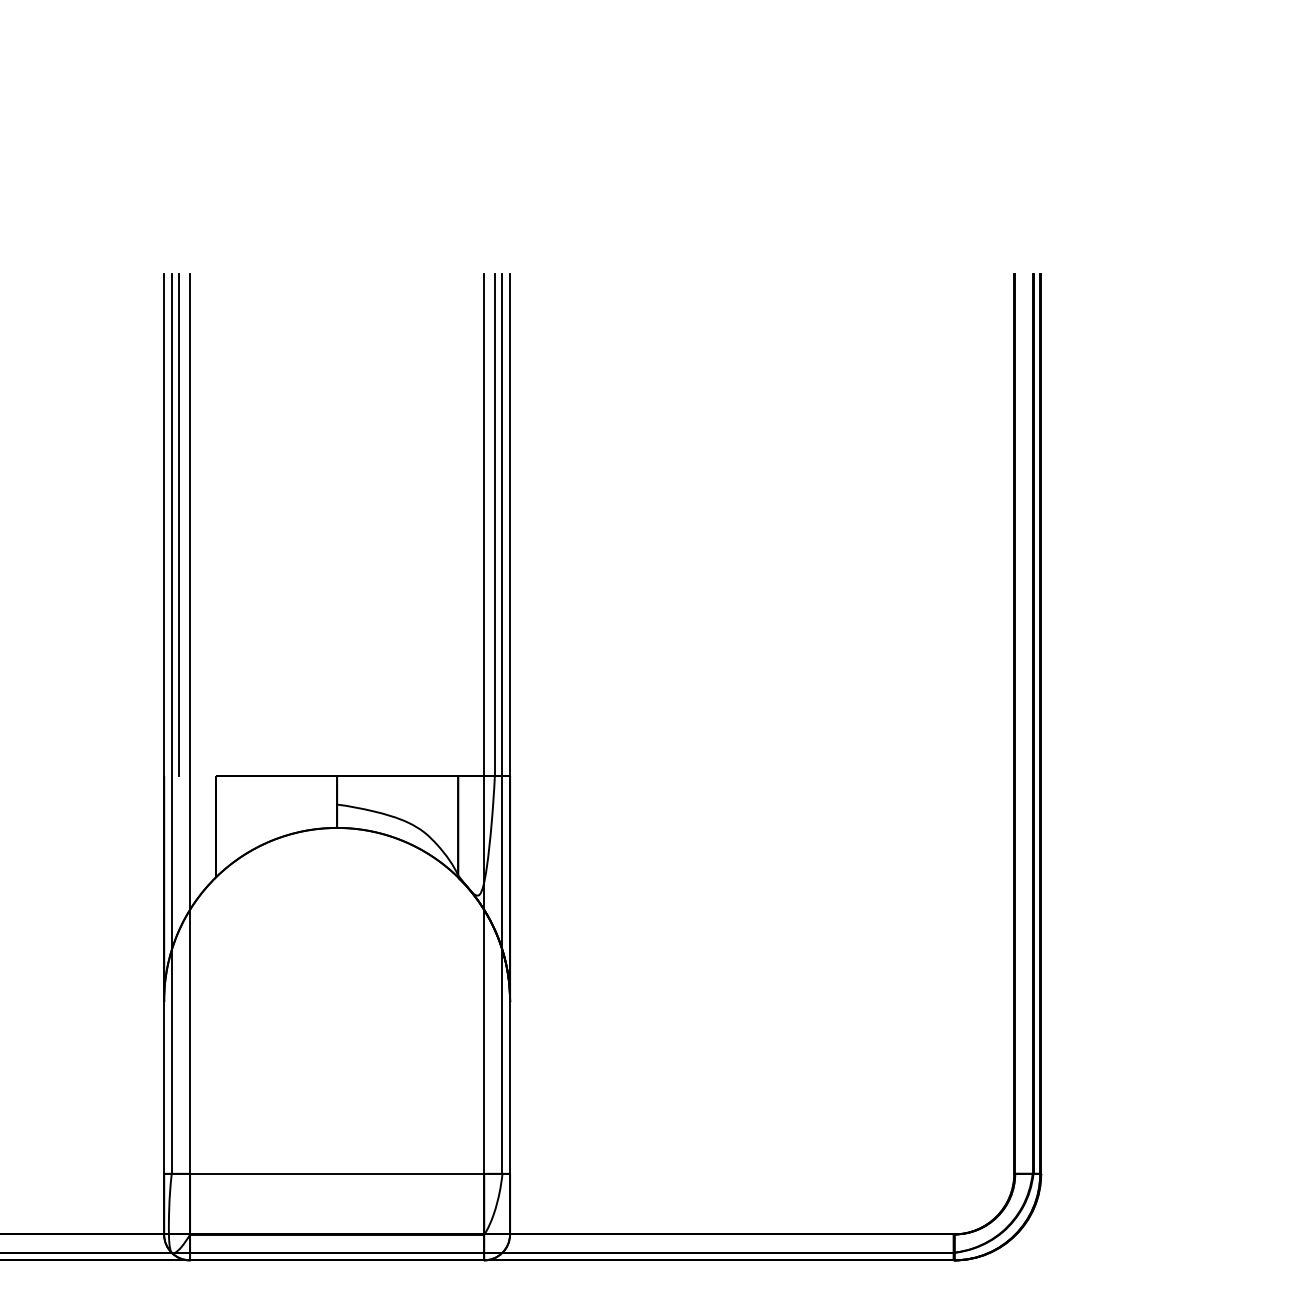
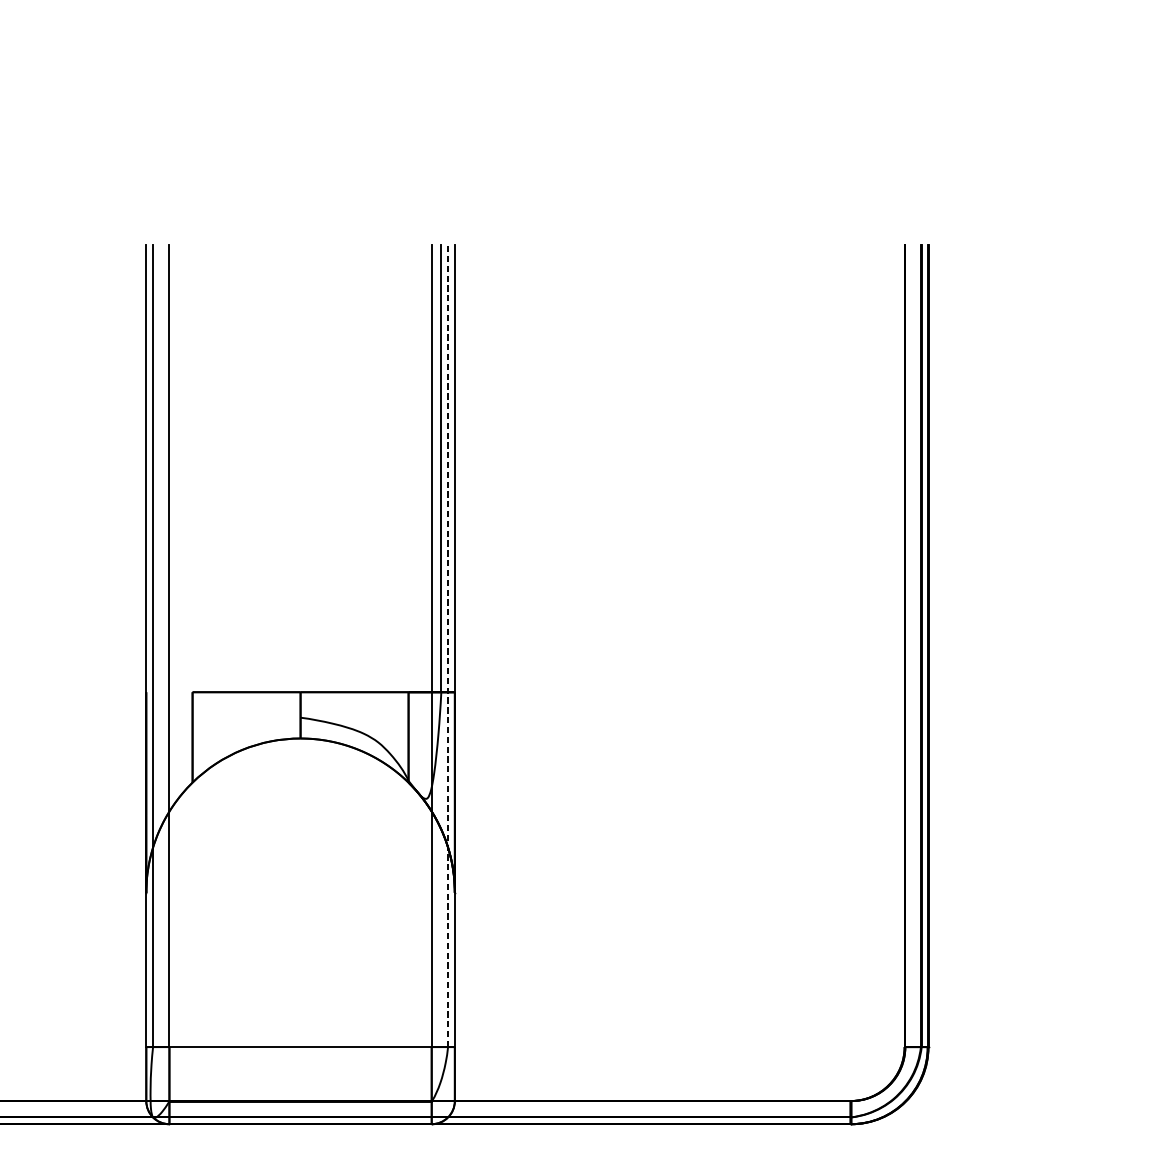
line: (179, 525) -> (160, 468), removed
line: (502, 724) -> (448, 646), solid -> dashed

